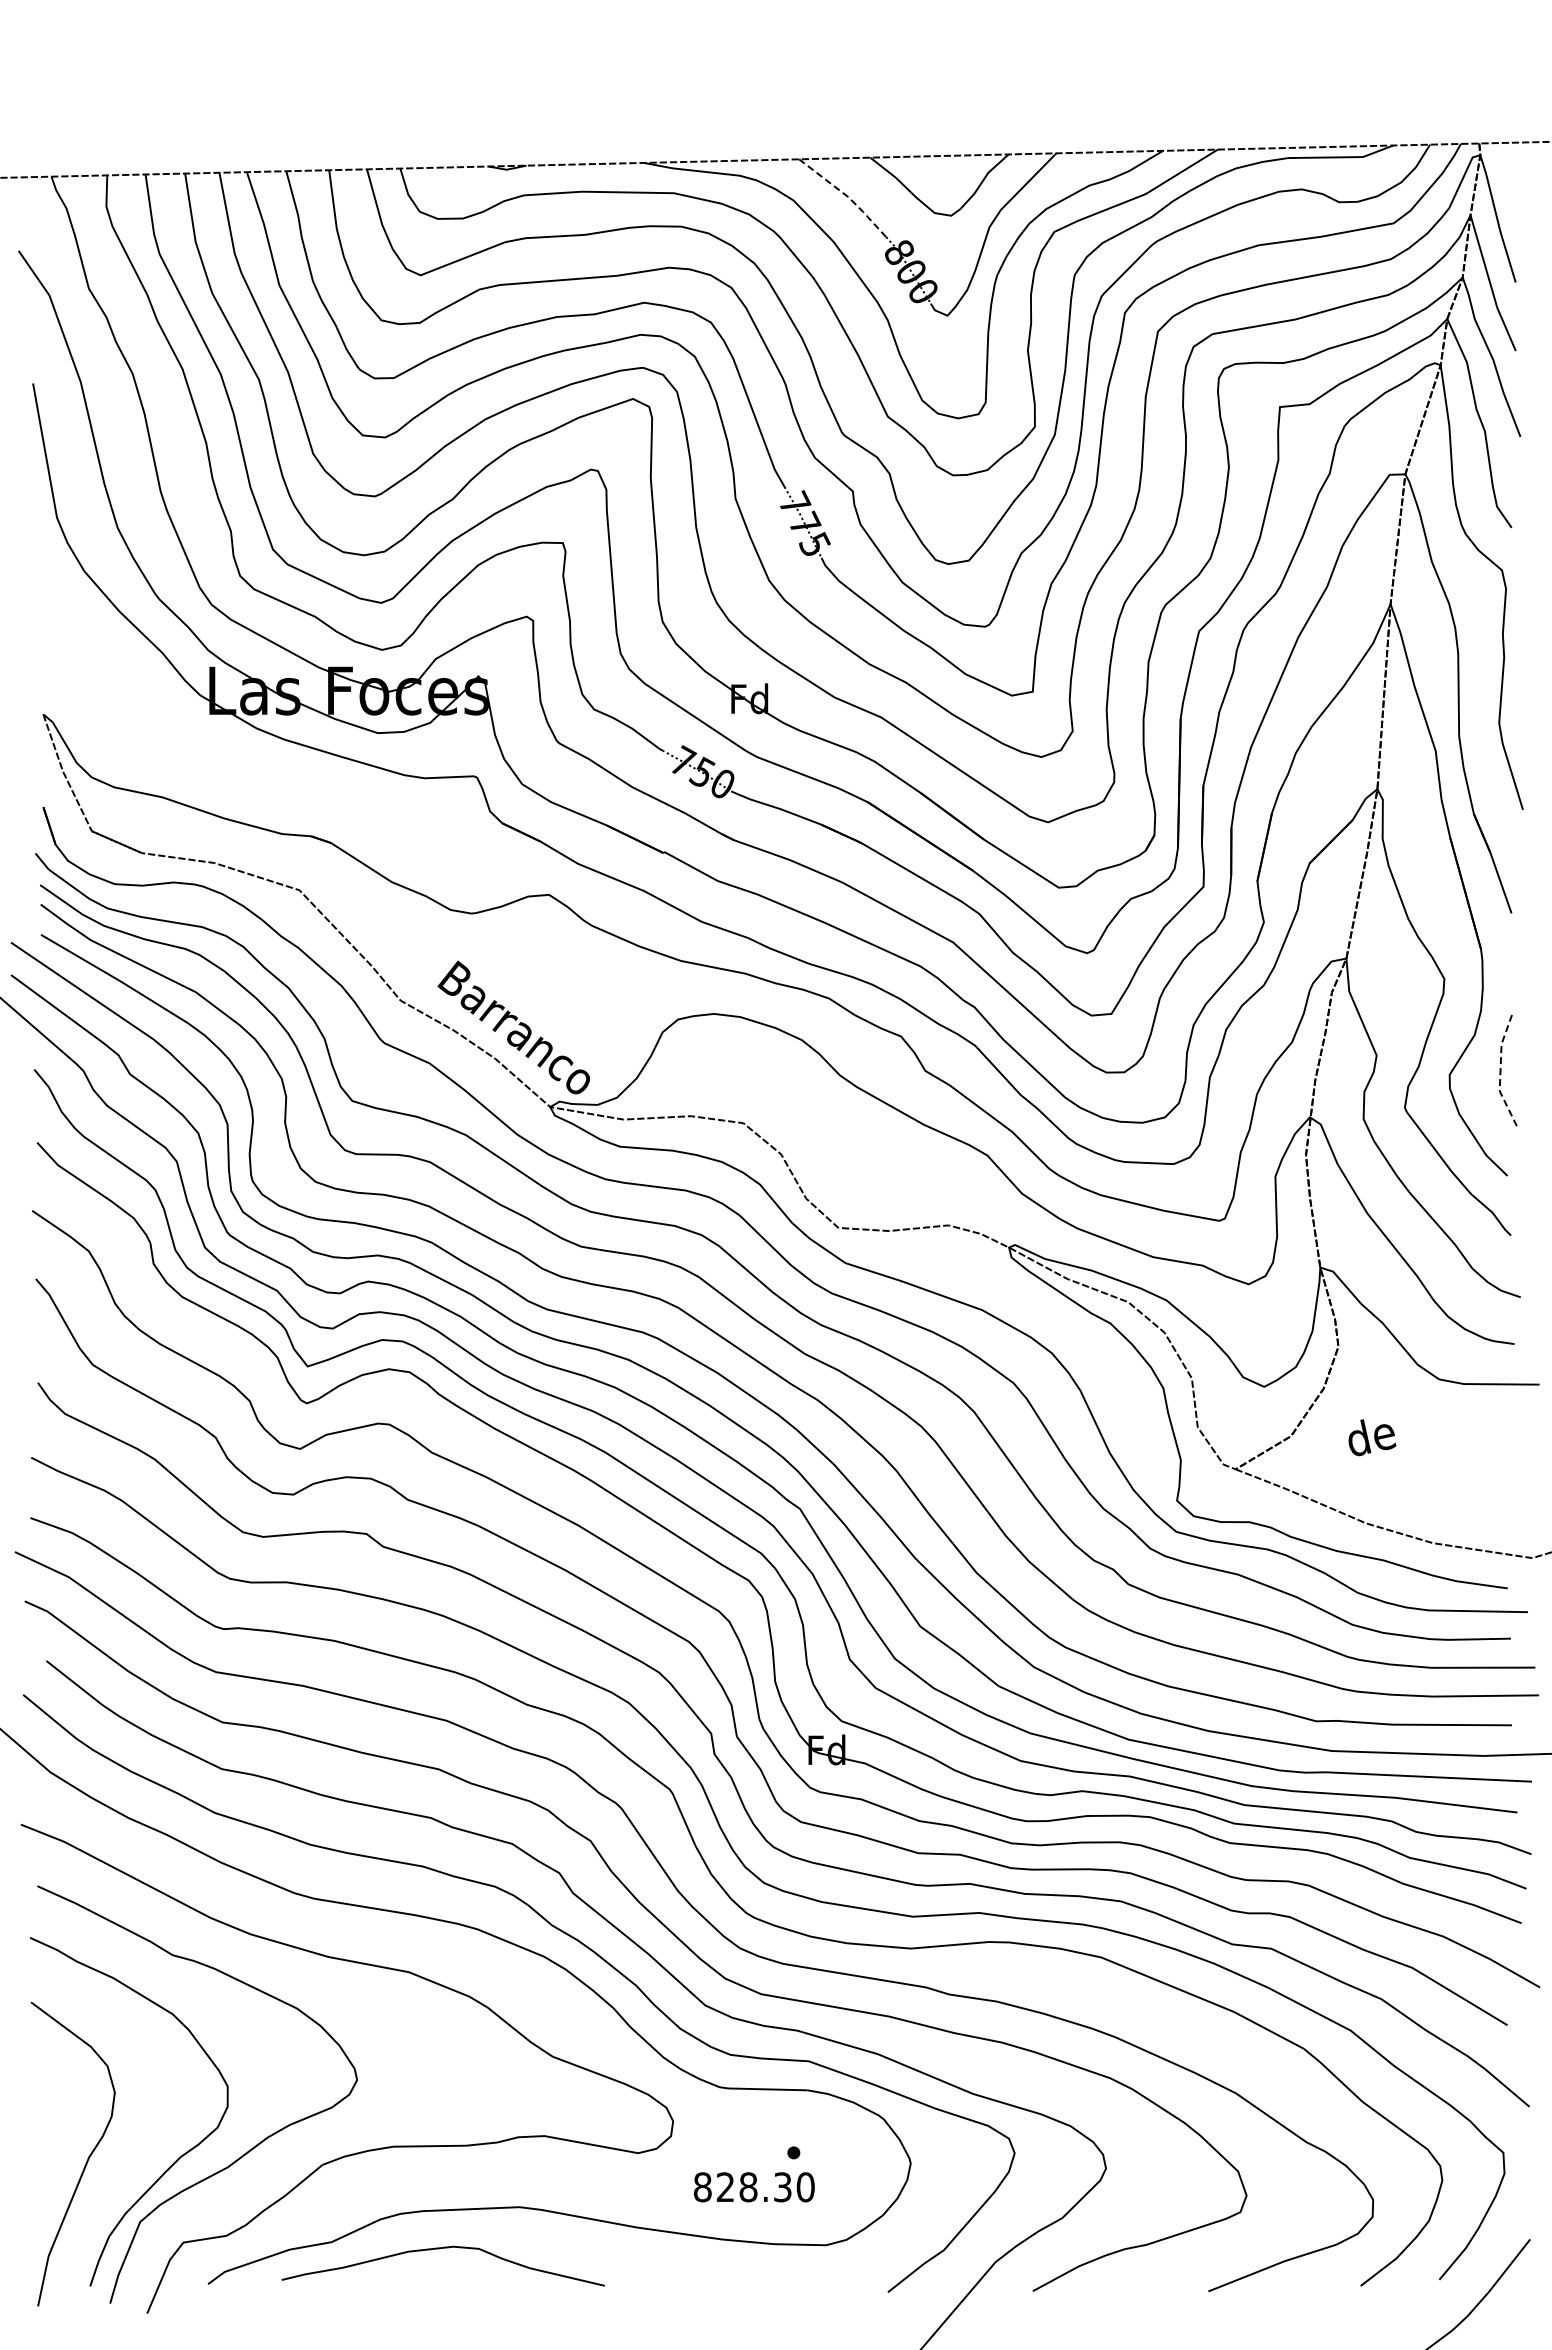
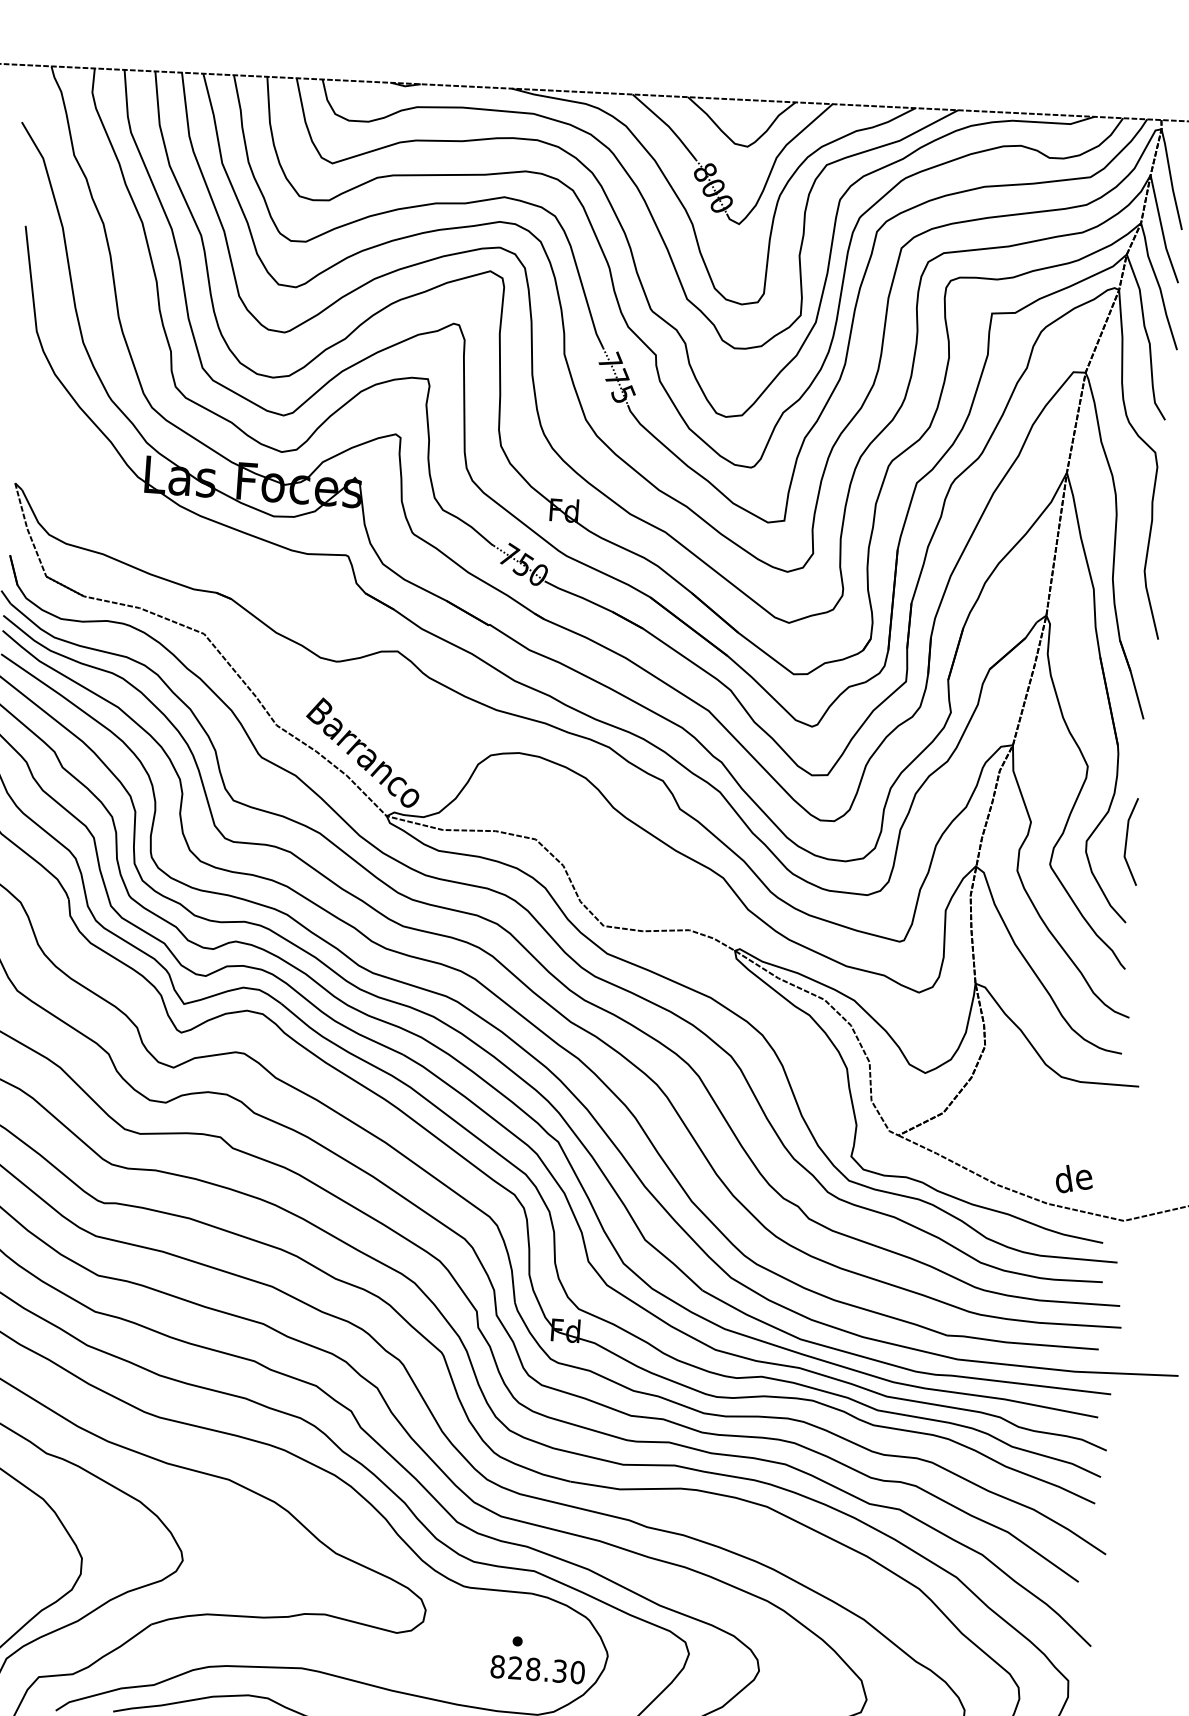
line: (846, 195) -> (667, 125), dashed -> solid
line: (1500, 1072) -> (1126, 842), dashed -> solid
text: (1372, 1437) -> (1074, 1179), moved
text: (753, 2187) -> (537, 1669), moved

